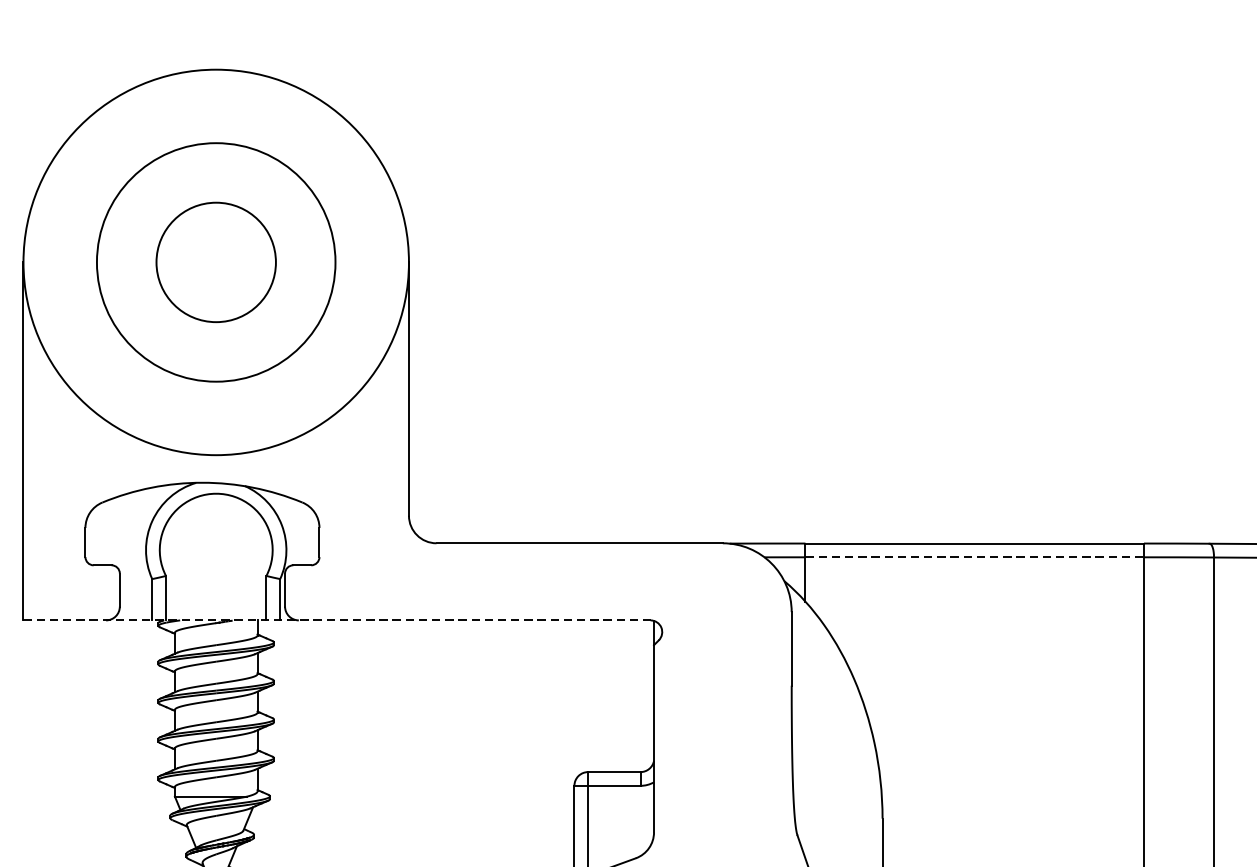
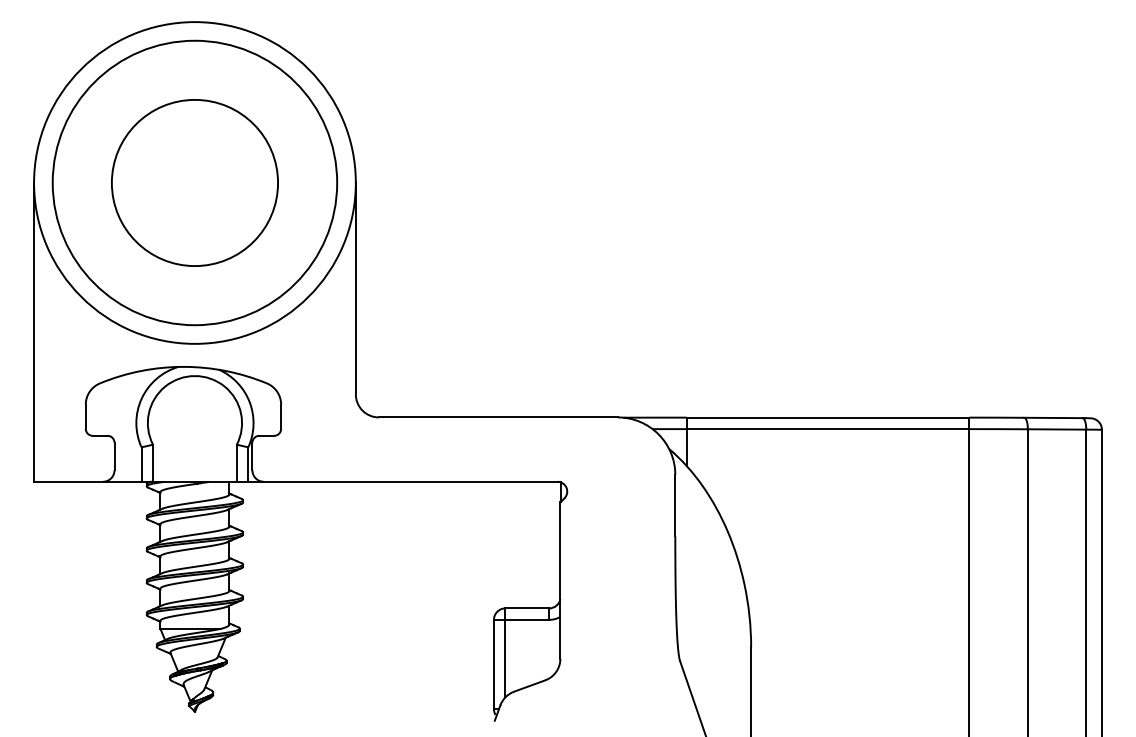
circle: (215, 261) -> (194, 182), size x1.43
circle: (215, 261) -> (194, 182), size x1.67
line: (975, 557) -> (828, 429), dashed -> solid
line: (336, 620) -> (295, 481), dashed -> solid

